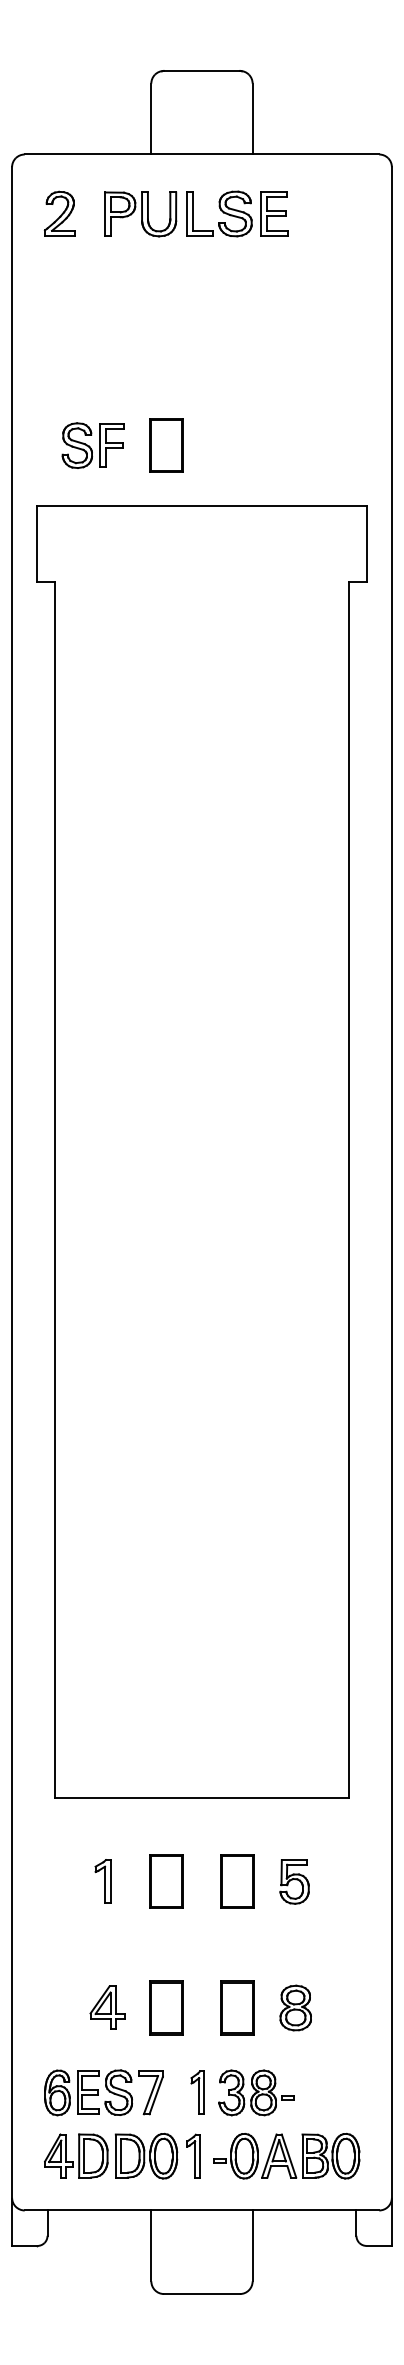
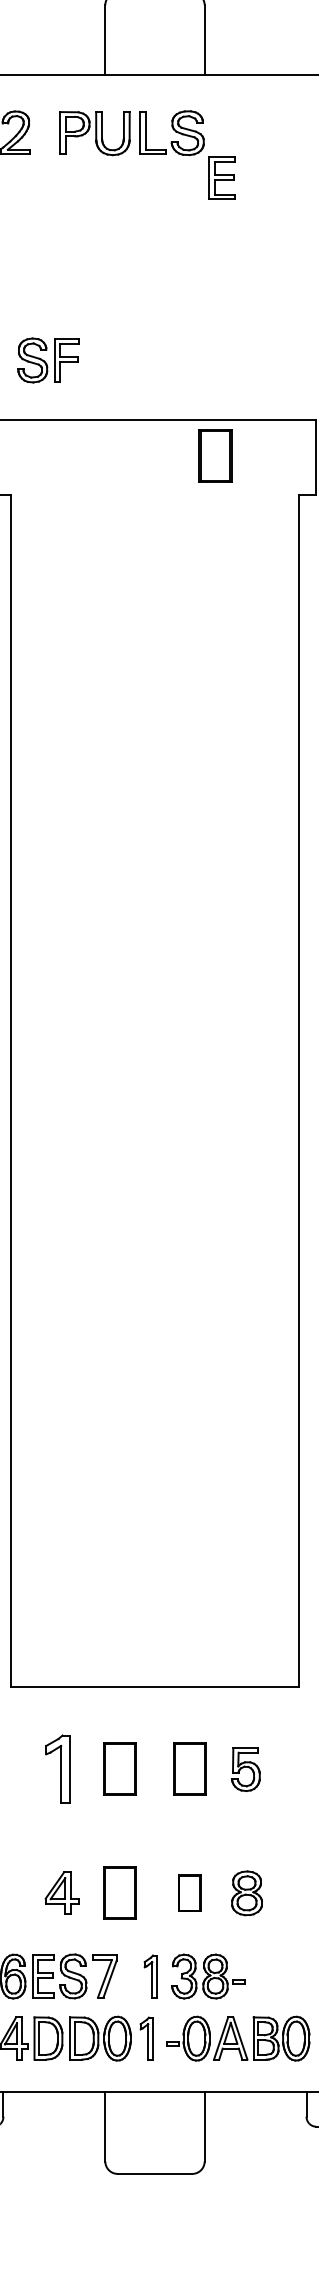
part: (274, 213) -> (222, 177), moved
part: (166, 445) -> (215, 455), moved
part: (102, 1881) -> (57, 1769), size x1.6
part: (237, 2007) -> (189, 1892), size x0.7

